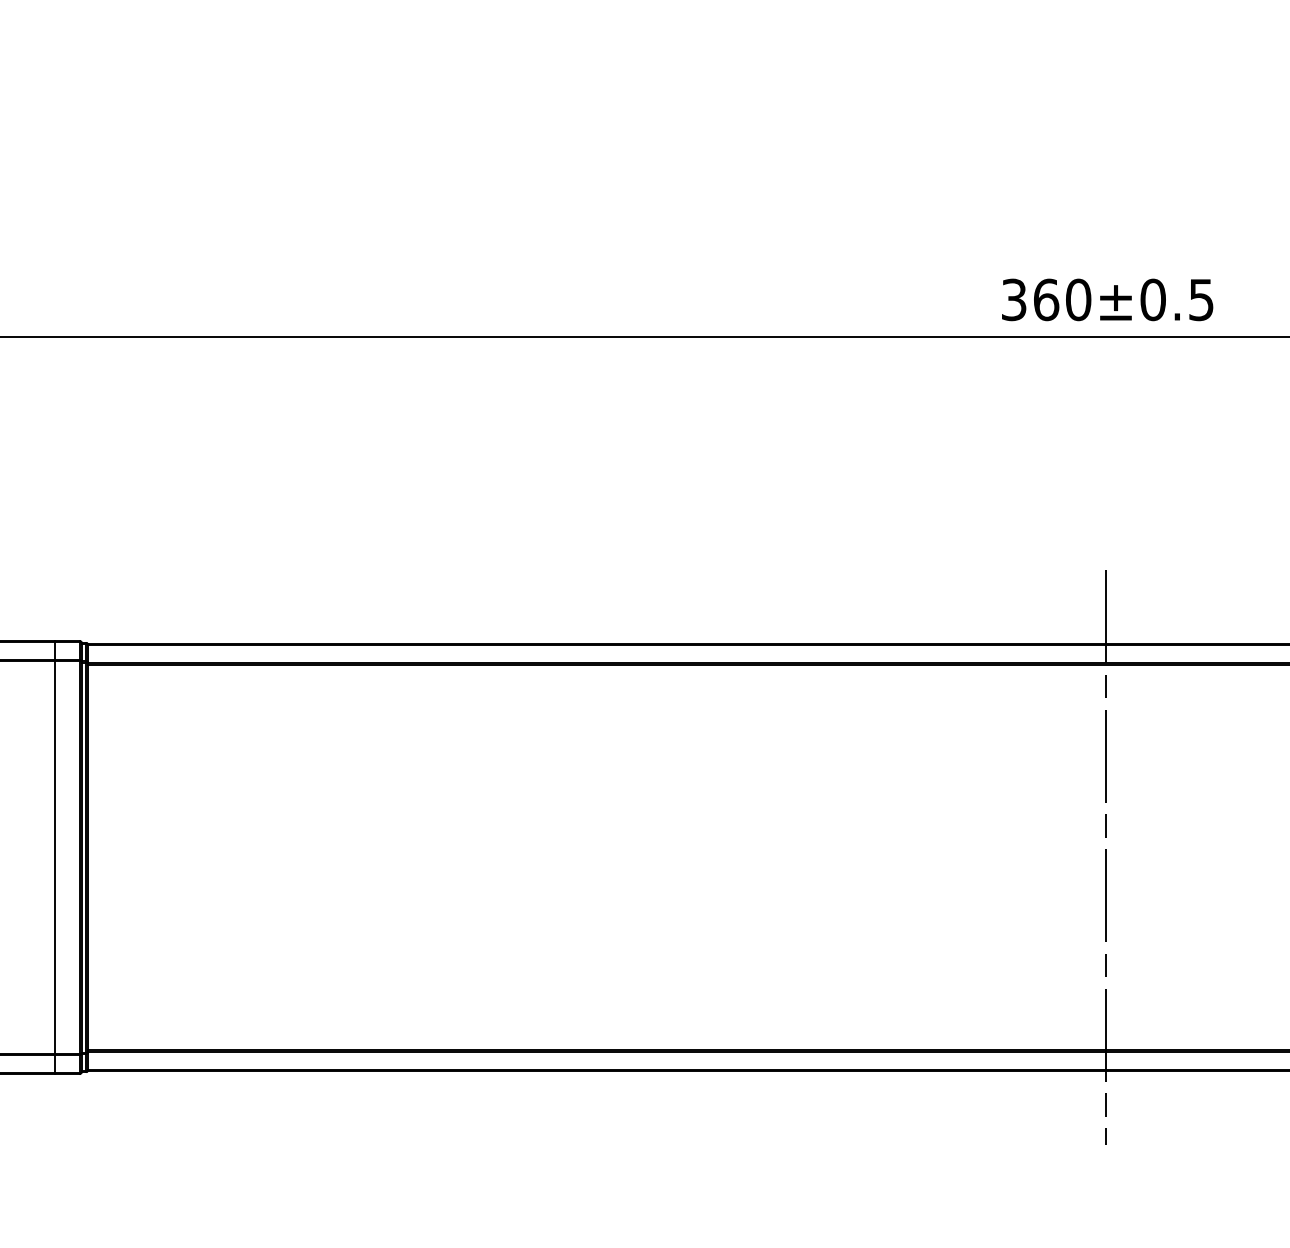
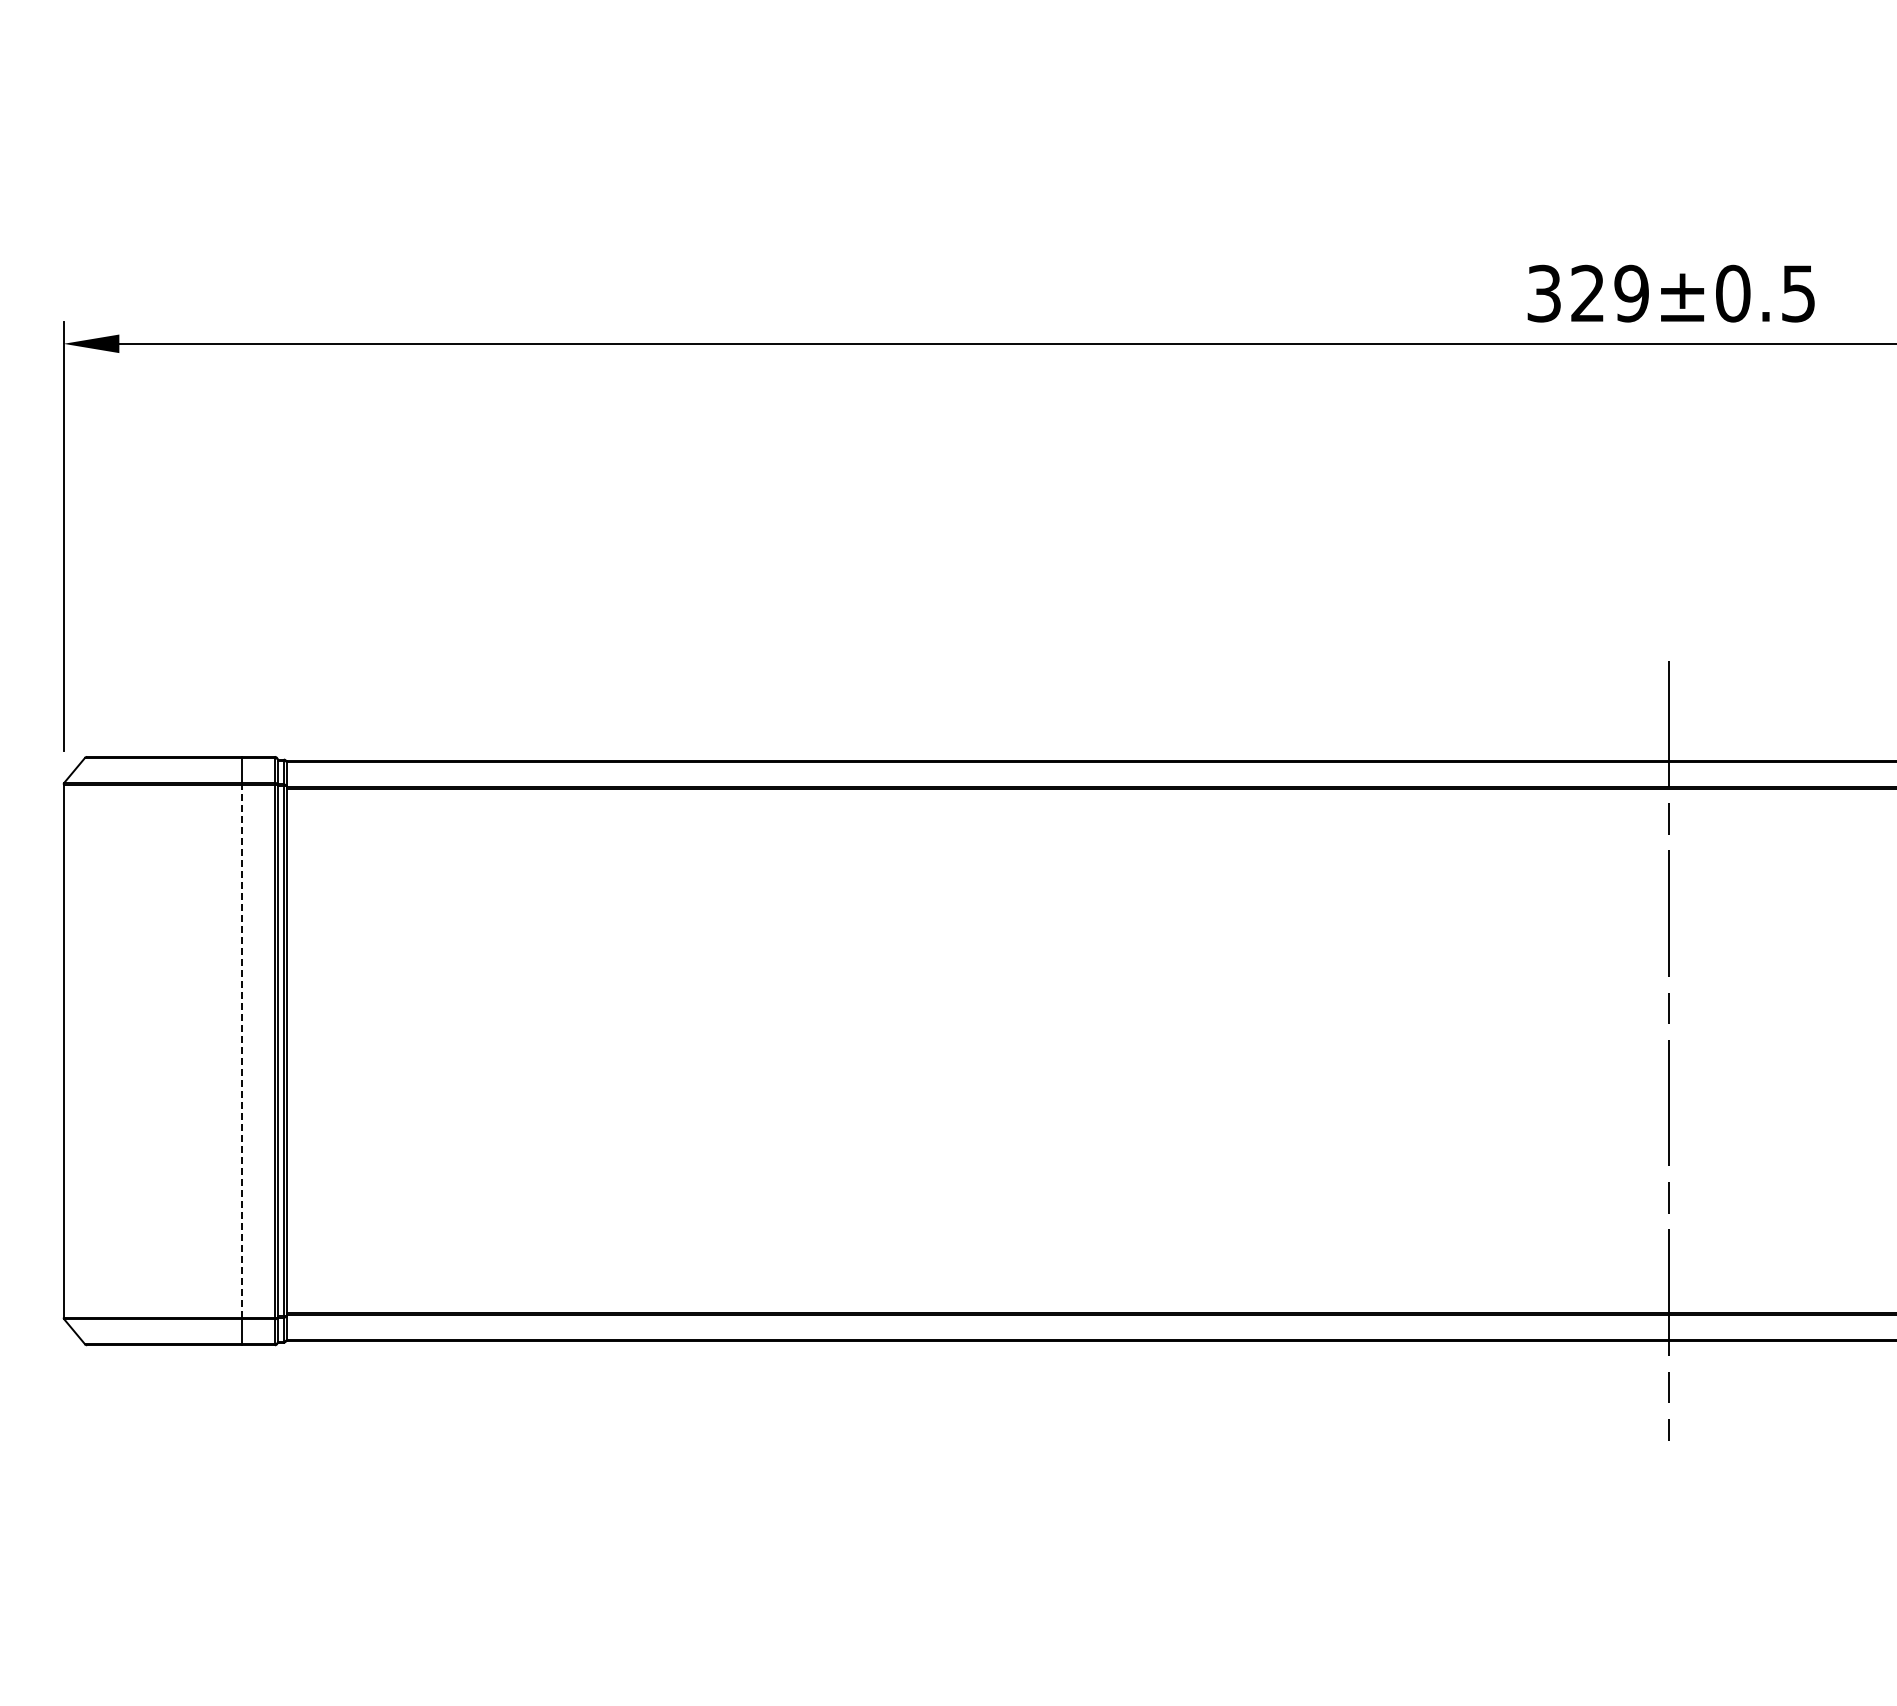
text: (1062, 299) -> (1610, 293), 360±0.5 -> 329±0.5
line: (55, 857) -> (241, 1051), solid -> dashed

